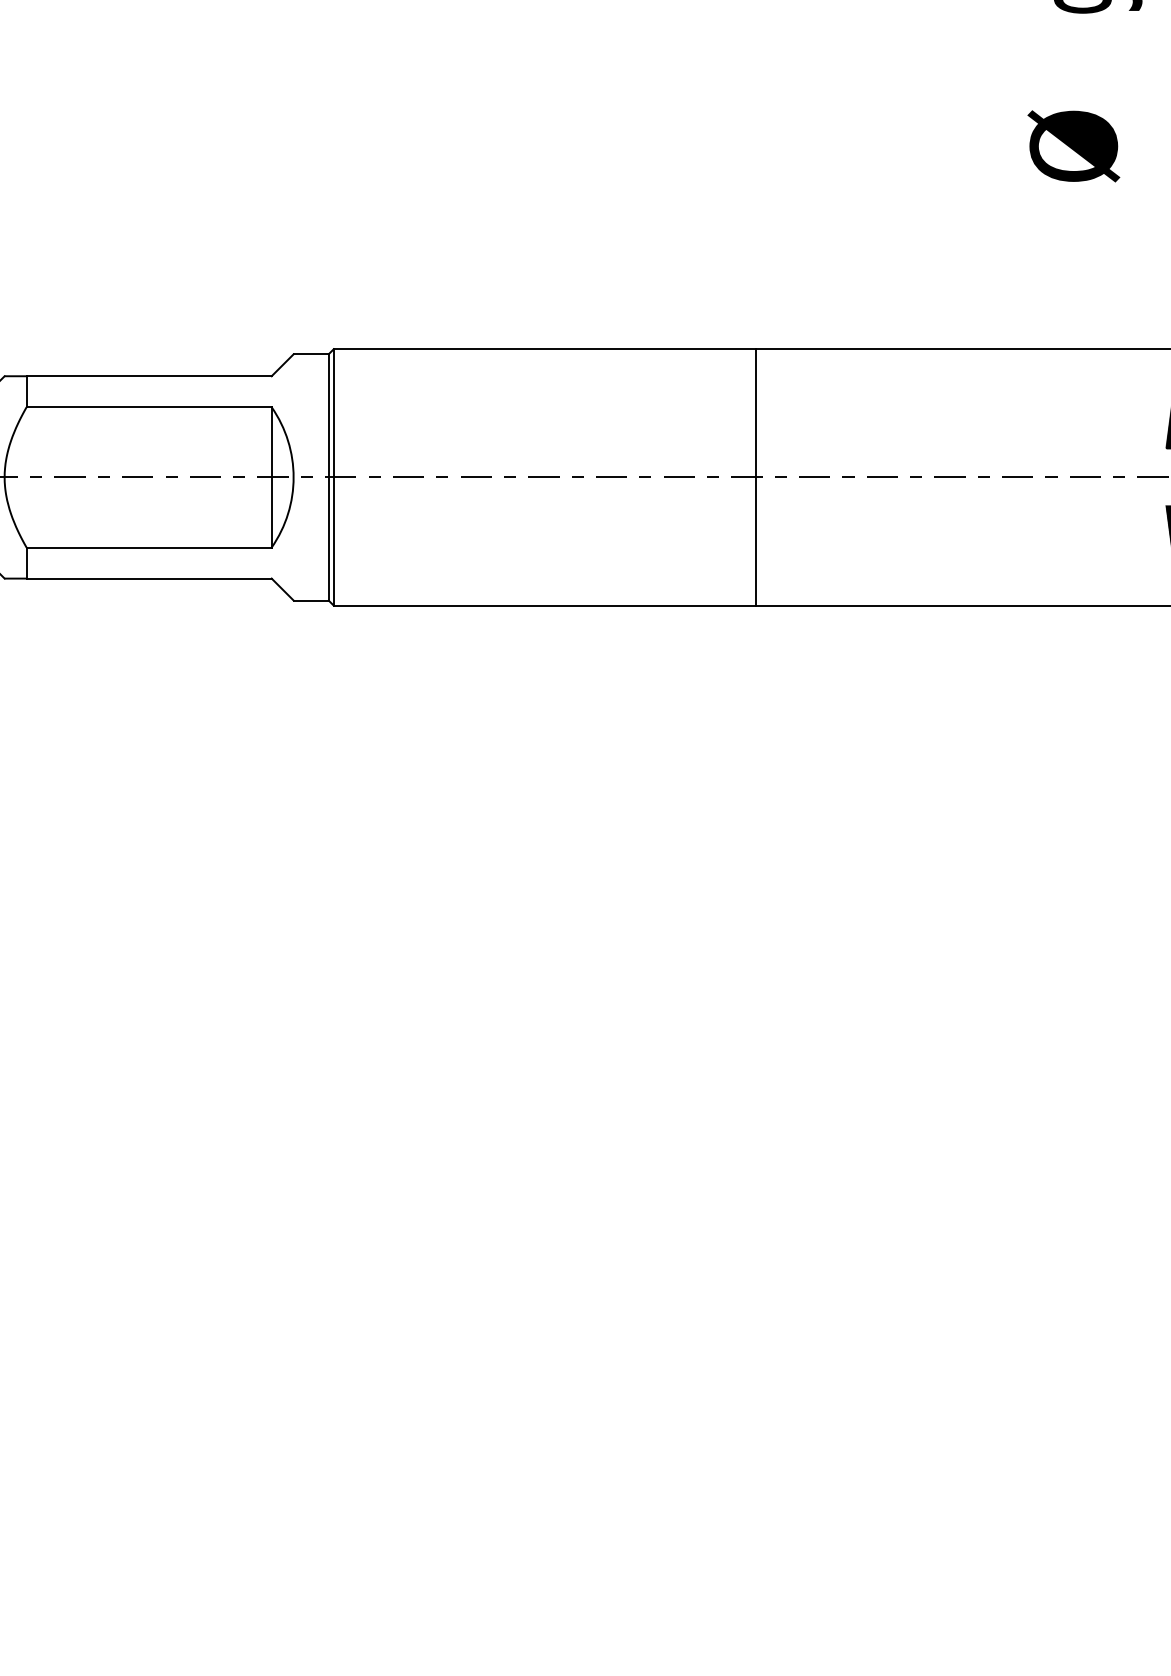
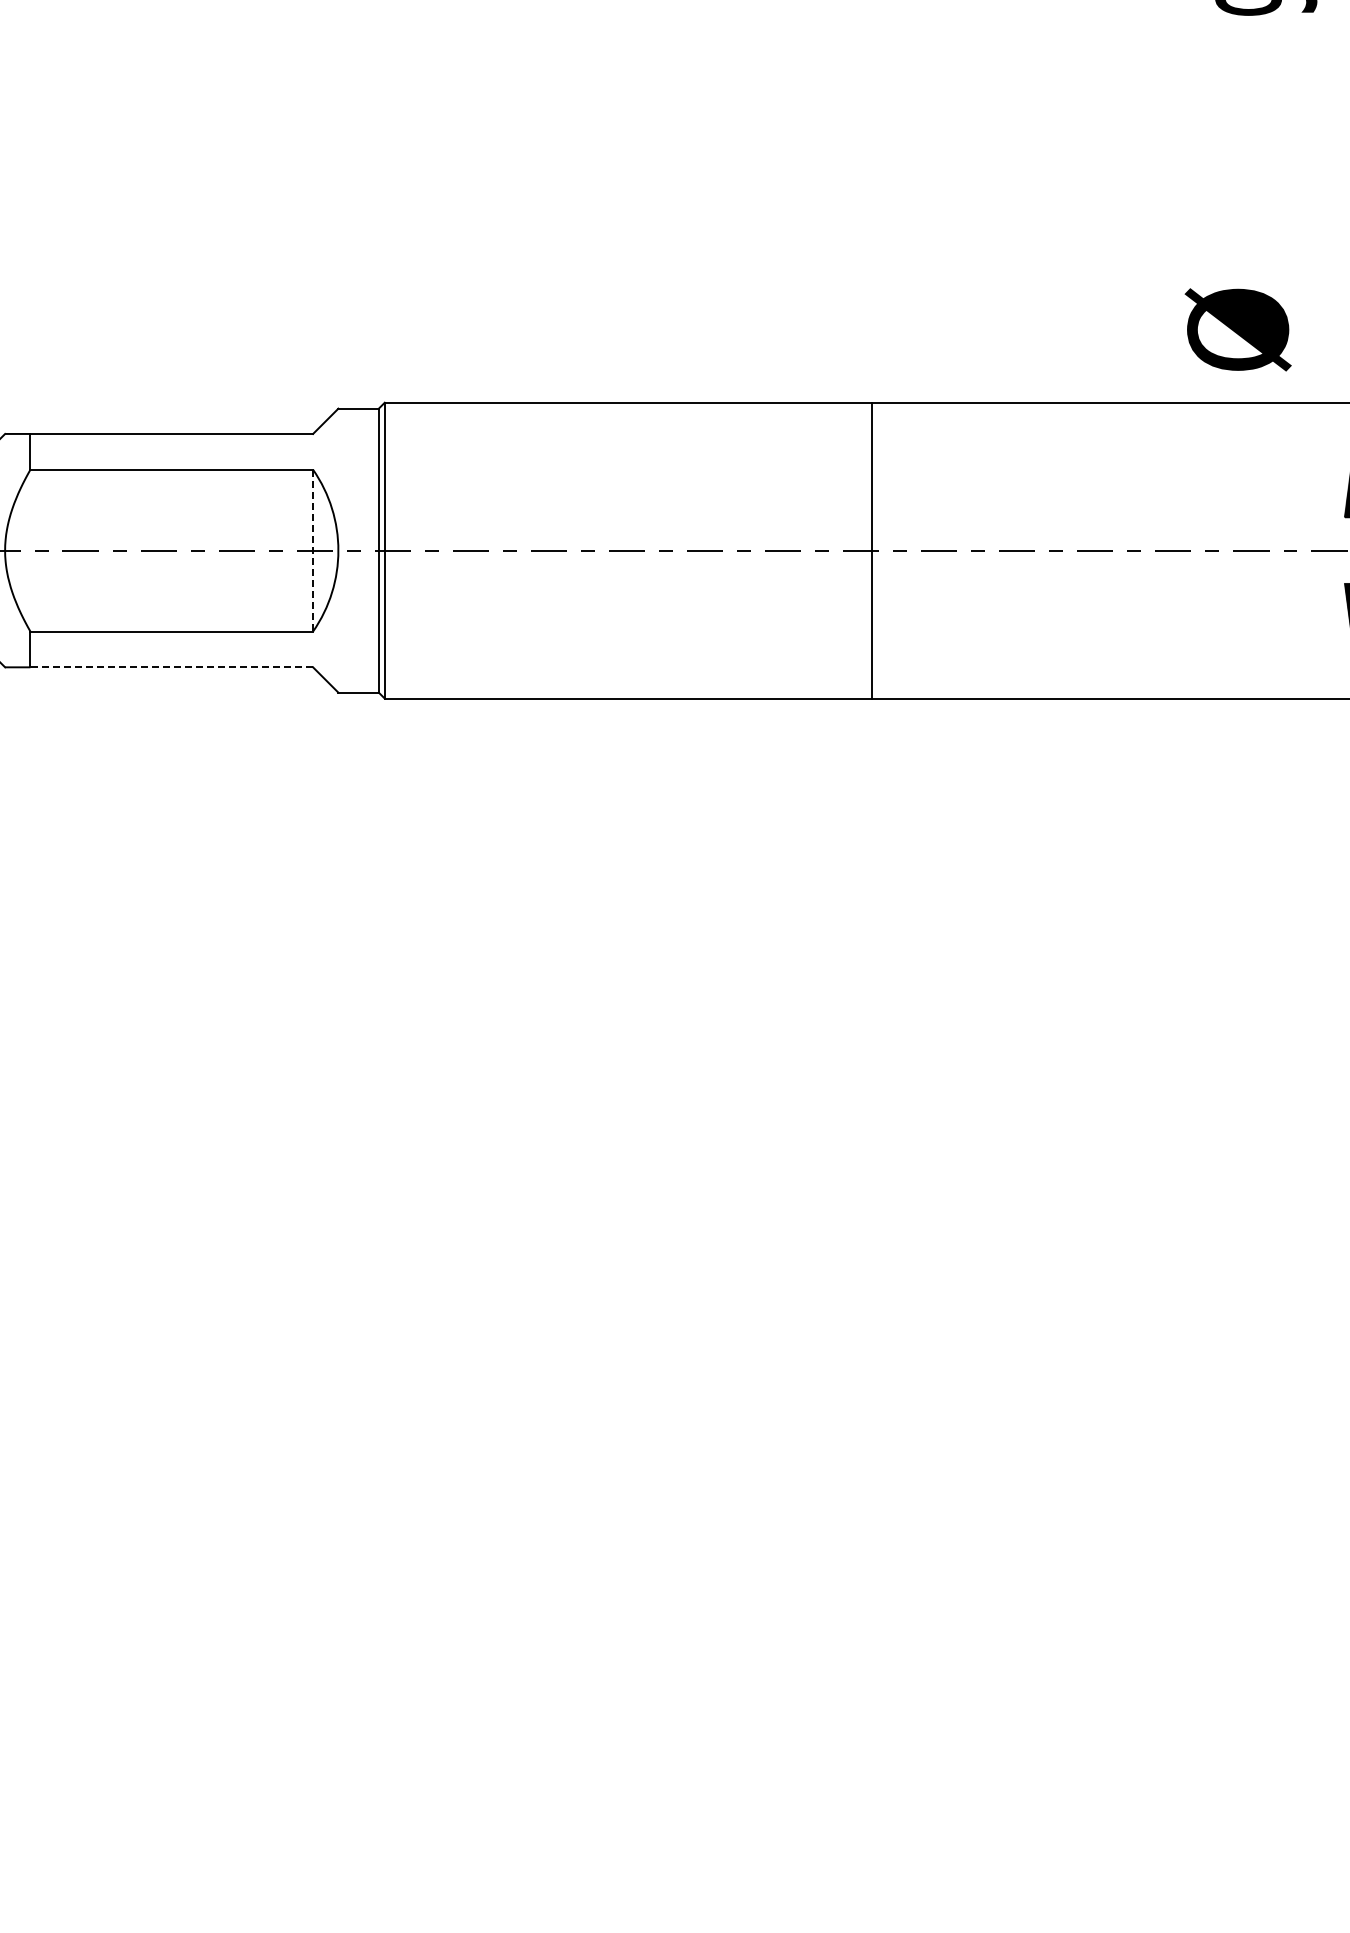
text: (1073, 146) -> (1237, 329), moved
line: (272, 477) -> (313, 550), solid -> dashed
line: (148, 578) -> (171, 667), solid -> dashed

